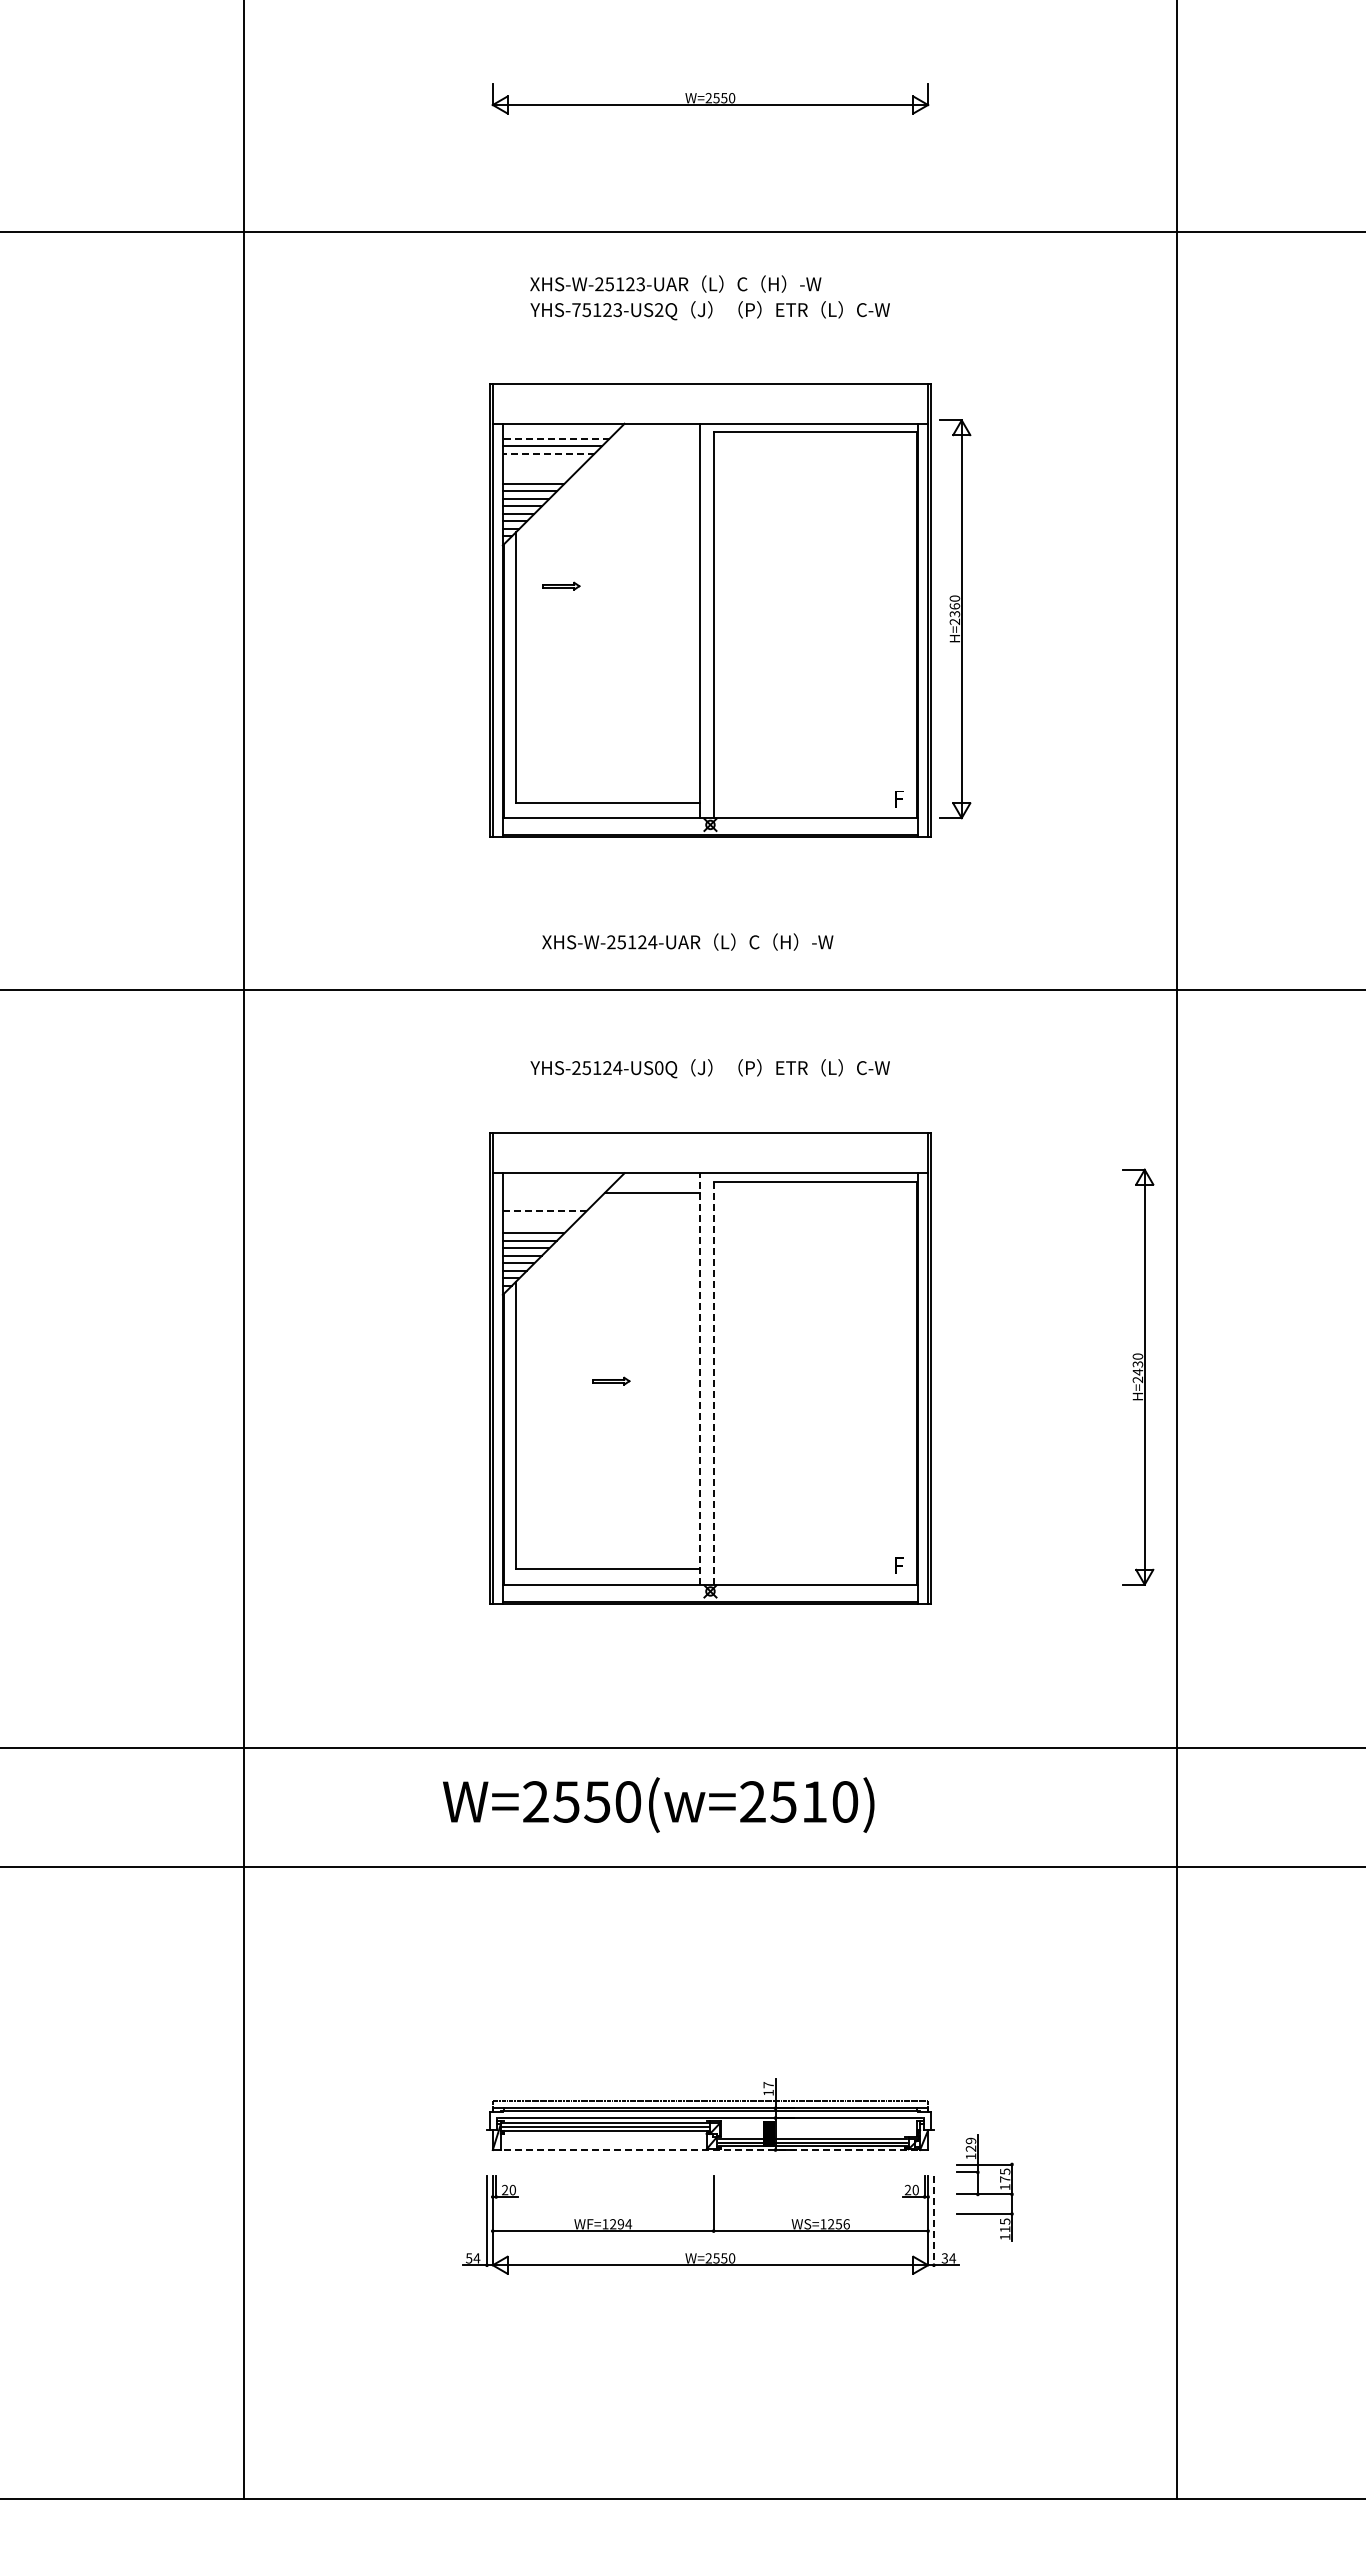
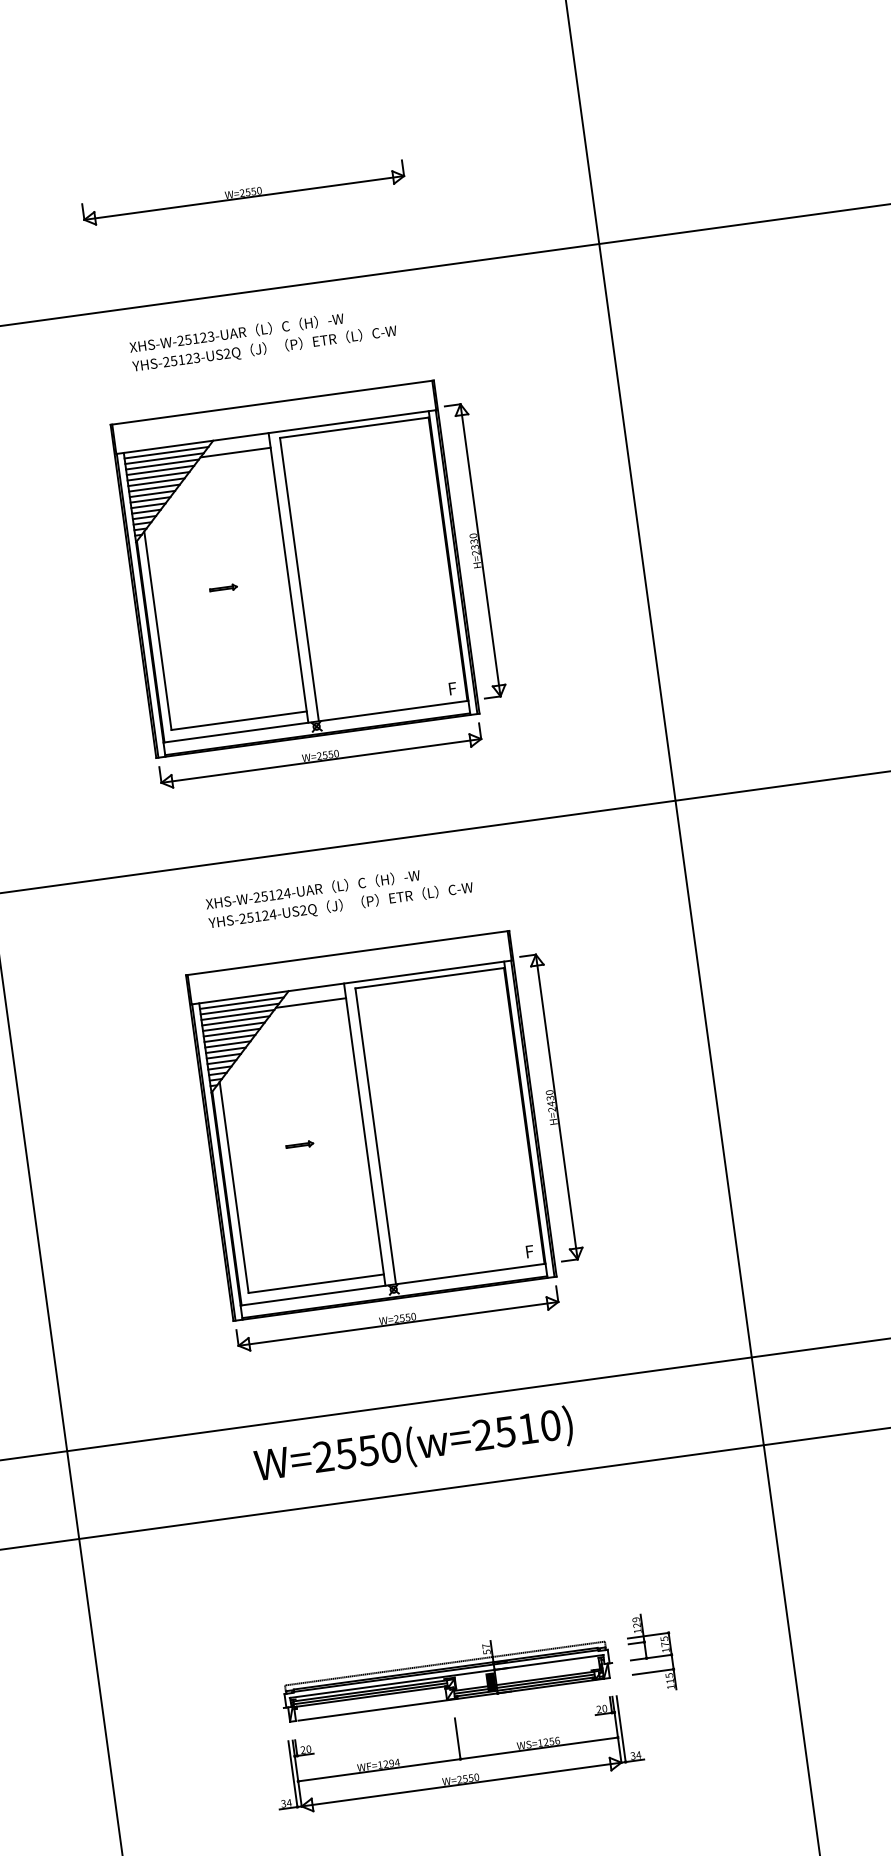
text: (576, 309) -> (166, 361), YHS-75123-US2Q -> YHS-25123-US2Q
line: (559, 431) -> (166, 452), added
line: (555, 438) -> (163, 458), dashed -> solid
line: (652, 443) -> (235, 452), added
line: (548, 453) -> (160, 470), dashed -> solid
line: (544, 461) -> (158, 476), added
line: (540, 468) -> (155, 482), added
line: (537, 476) -> (154, 488), added
part: (561, 585) -> (223, 587), moved
text: (954, 606) -> (473, 541), H=2360 -> H=2330
part: (710, 865) -> (320, 756), added
text: (687, 941) -> (312, 889), moved
text: (659, 1068) -> (303, 910), YHS-25124-US0Q -> YHS-25124-US2Q
line: (559, 1180) -> (241, 1003), added
line: (555, 1188) -> (239, 1009), added
line: (552, 1195) -> (237, 1014), added
line: (548, 1203) -> (235, 1021), added
line: (544, 1210) -> (233, 1026), dashed -> solid
line: (540, 1218) -> (231, 1032), added
line: (537, 1225) -> (229, 1038), added
part: (1138, 1376) -> (552, 1107), moved
line: (700, 1378) -> (365, 1134), dashed -> solid
line: (714, 1382) -> (375, 1135), dashed -> solid
part: (710, 1631) -> (397, 1319), added
text: (658, 1804) -> (413, 1446), moved
text: (768, 2092) -> (486, 1651), 17 -> 57
line: (711, 2150) -> (450, 1700), dashed -> solid
part: (984, 2187) -> (650, 1652), moved
line: (933, 2220) -> (620, 1729), dashed -> solid
text: (469, 2257) -> (283, 1803), 54 -> 34

